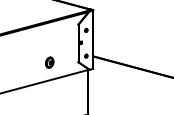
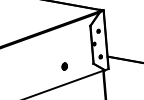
part: (49, 62) -> (64, 66), size x0.62

